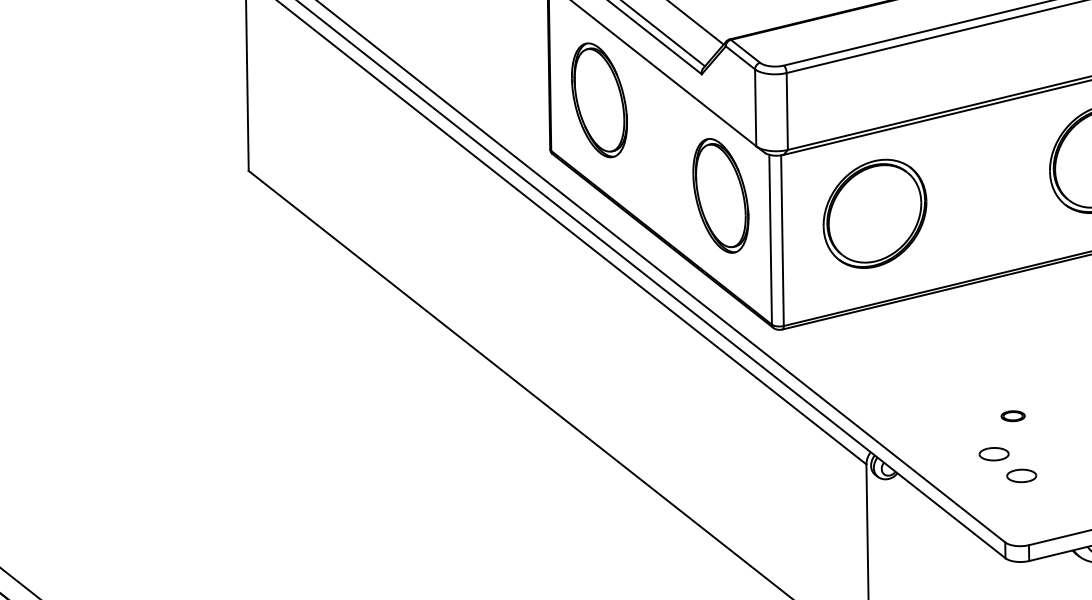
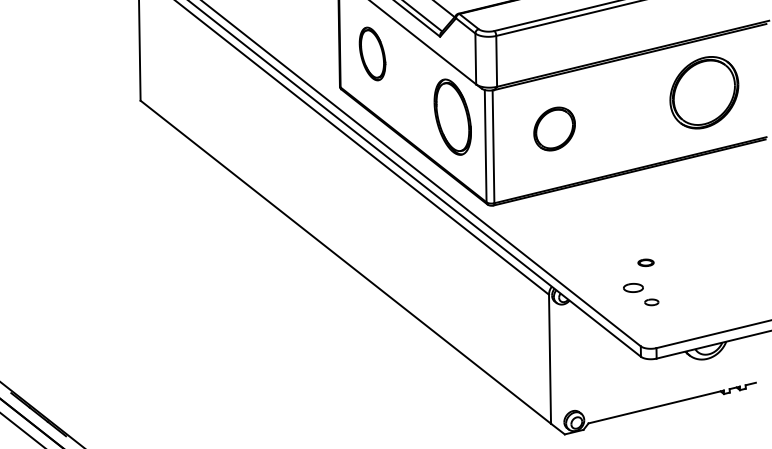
part: (599, 99) -> (372, 53), size x0.7
part: (874, 213) -> (554, 128), size x0.6
part: (1021, 476) -> (651, 302), size x0.7

